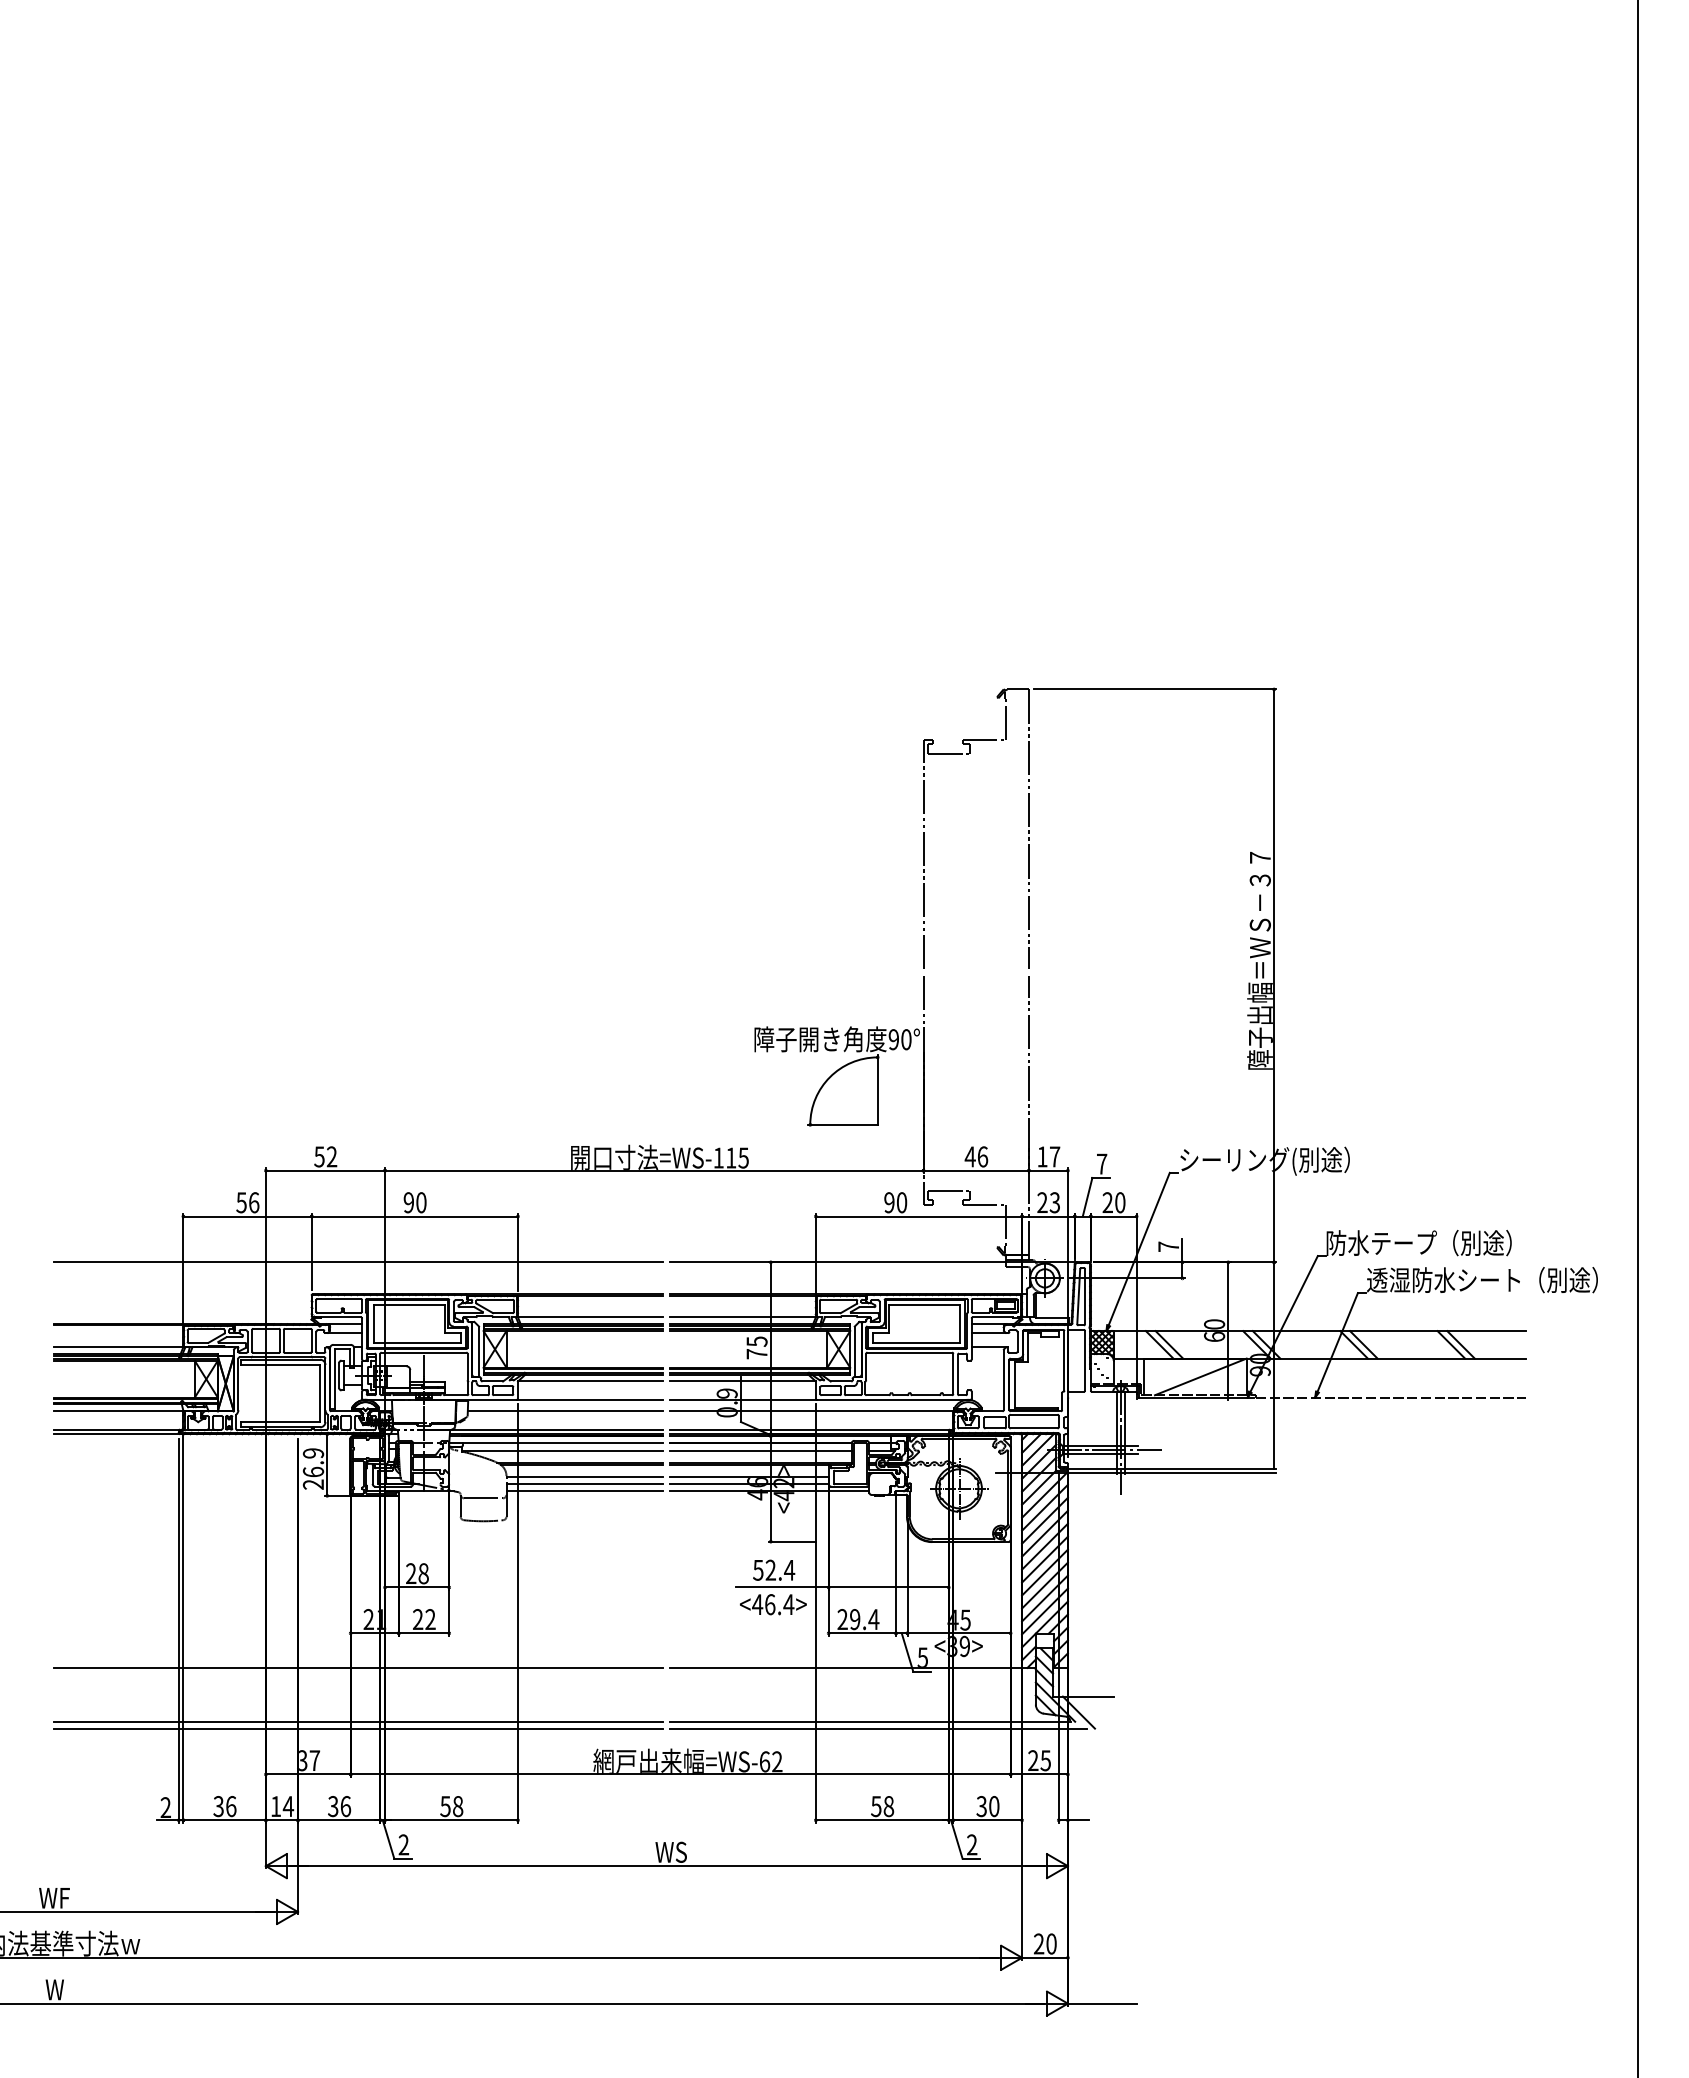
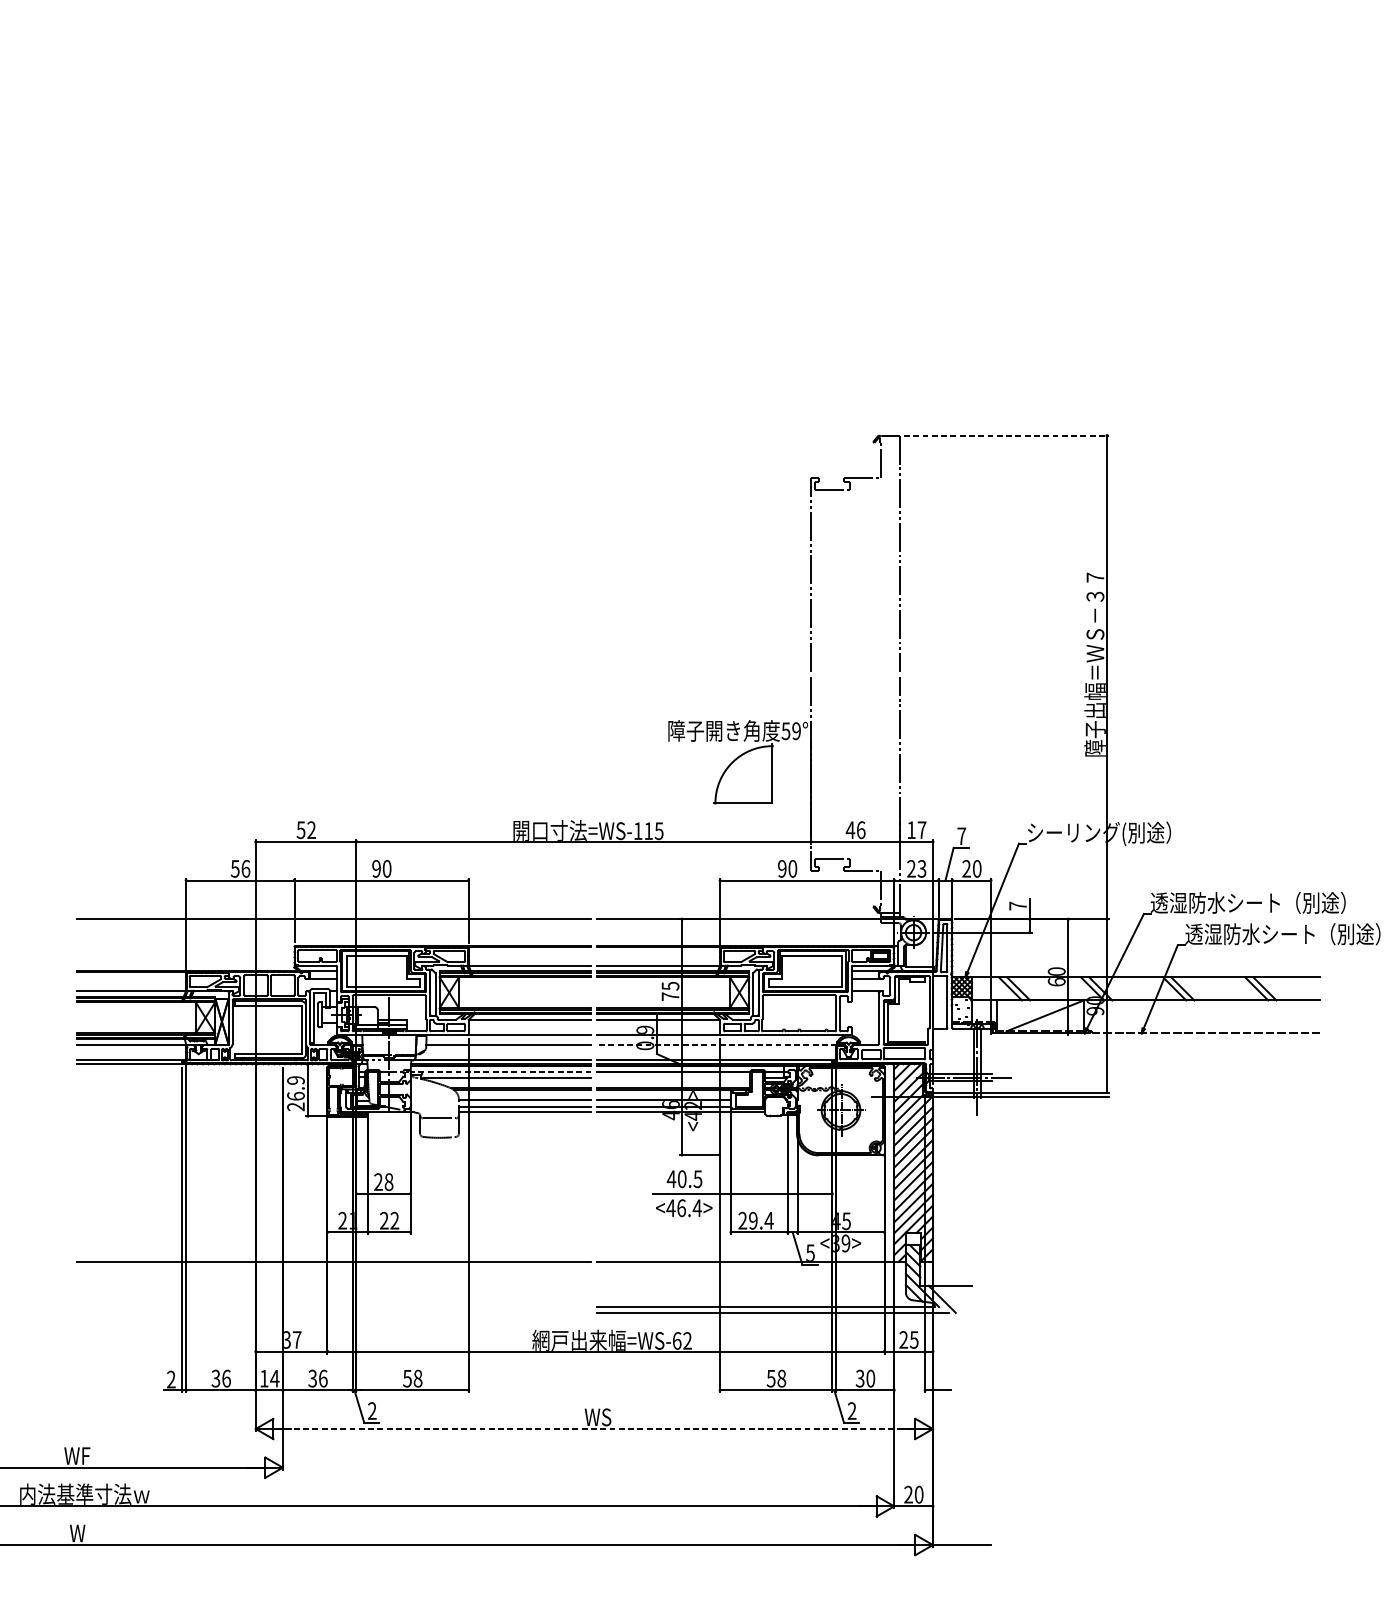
line: (1155, 689) -> (1006, 435), solid -> dashed
text: (899, 1039) -> (790, 731), 90° -> 59°
text: (1440, 1242) -> (1247, 902), 防水テープ（別途） -> 透湿防水シート（別途）
line: (811, 1411) -> (716, 1045), solid -> dashed
line: (555, 1443) -> (500, 1072), solid -> dashed
line: (760, 1450) -> (673, 1078), removed
text: (773, 1569) -> (684, 1178), 52.4 -> 40.5
line: (358, 1721) -> (333, 1306), removed
line: (358, 1728) -> (333, 1312), removed
line: (666, 1866) -> (594, 1429), solid -> dashed

